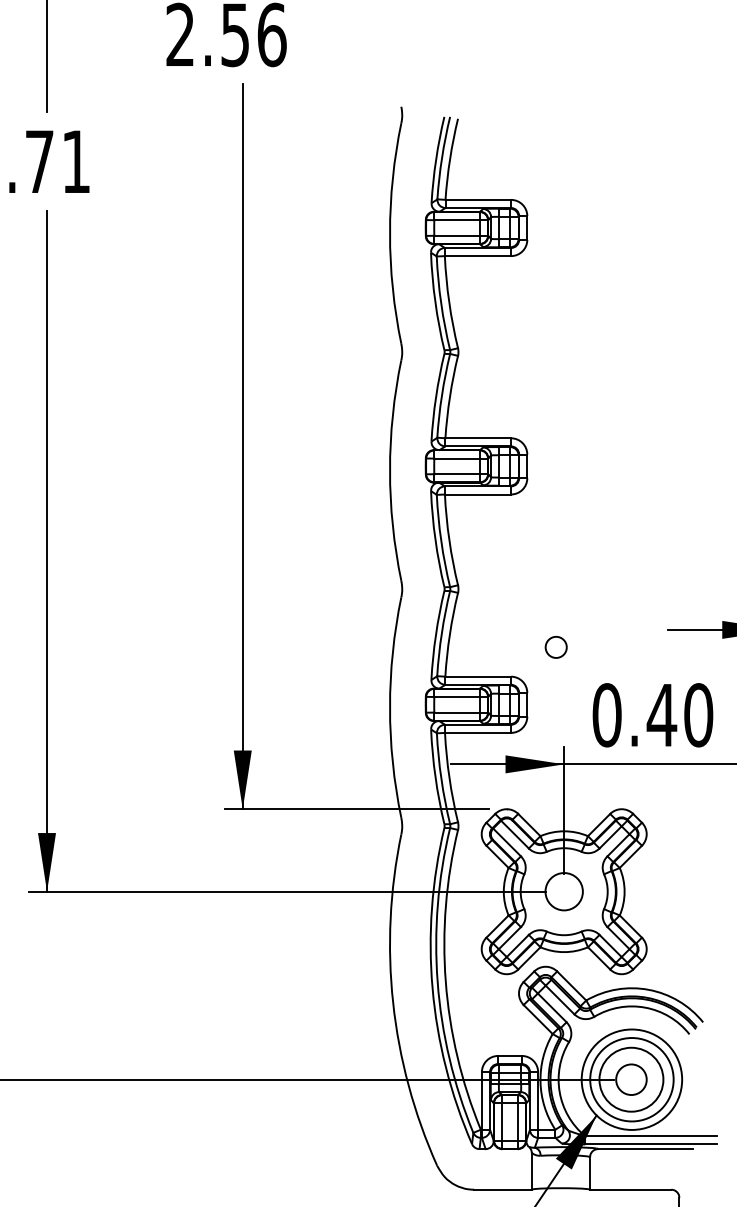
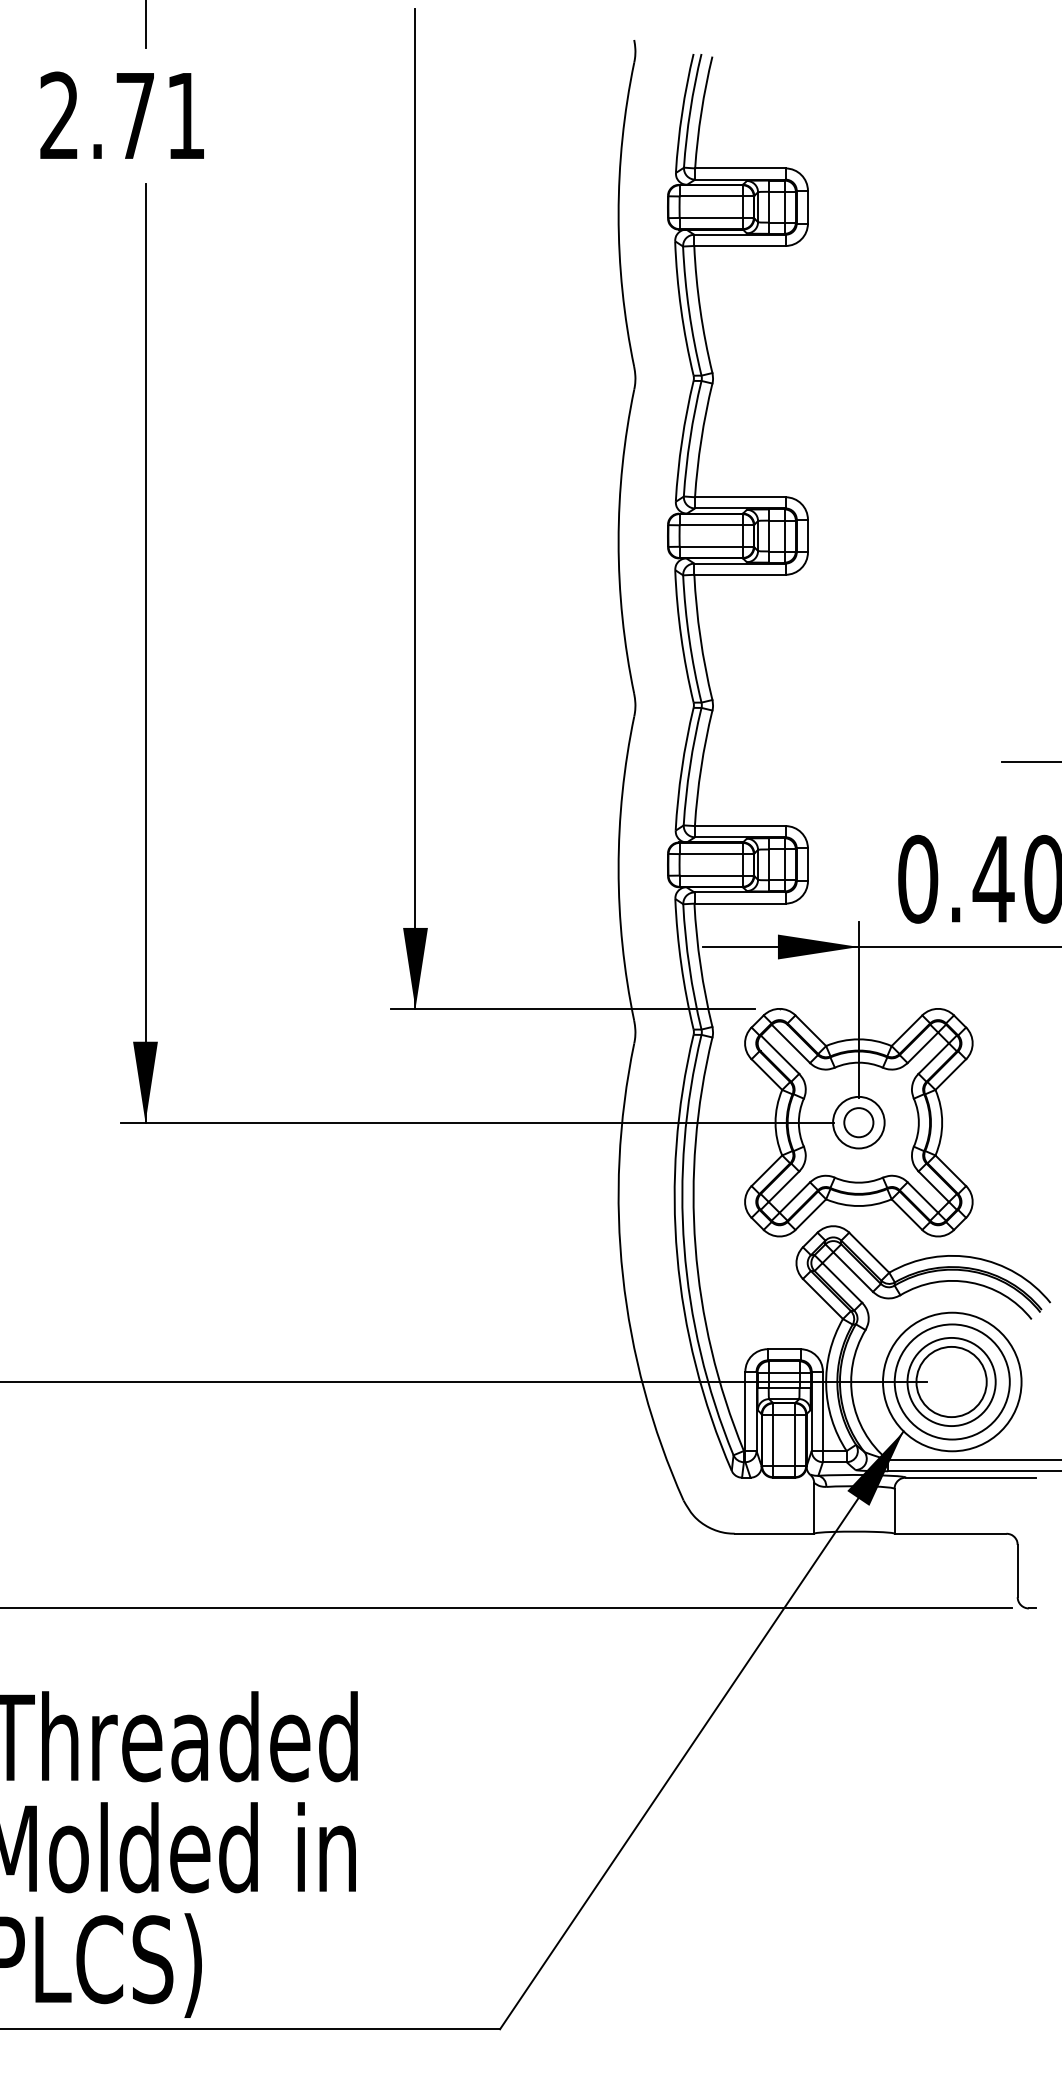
circle: (555, 647) -> (858, 1122), moved
circle: (631, 1079) -> (951, 1381), size x1.67

